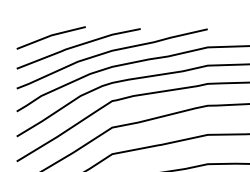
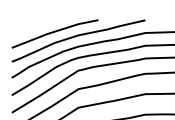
line: (50, 36) -> (35, 25), removed

